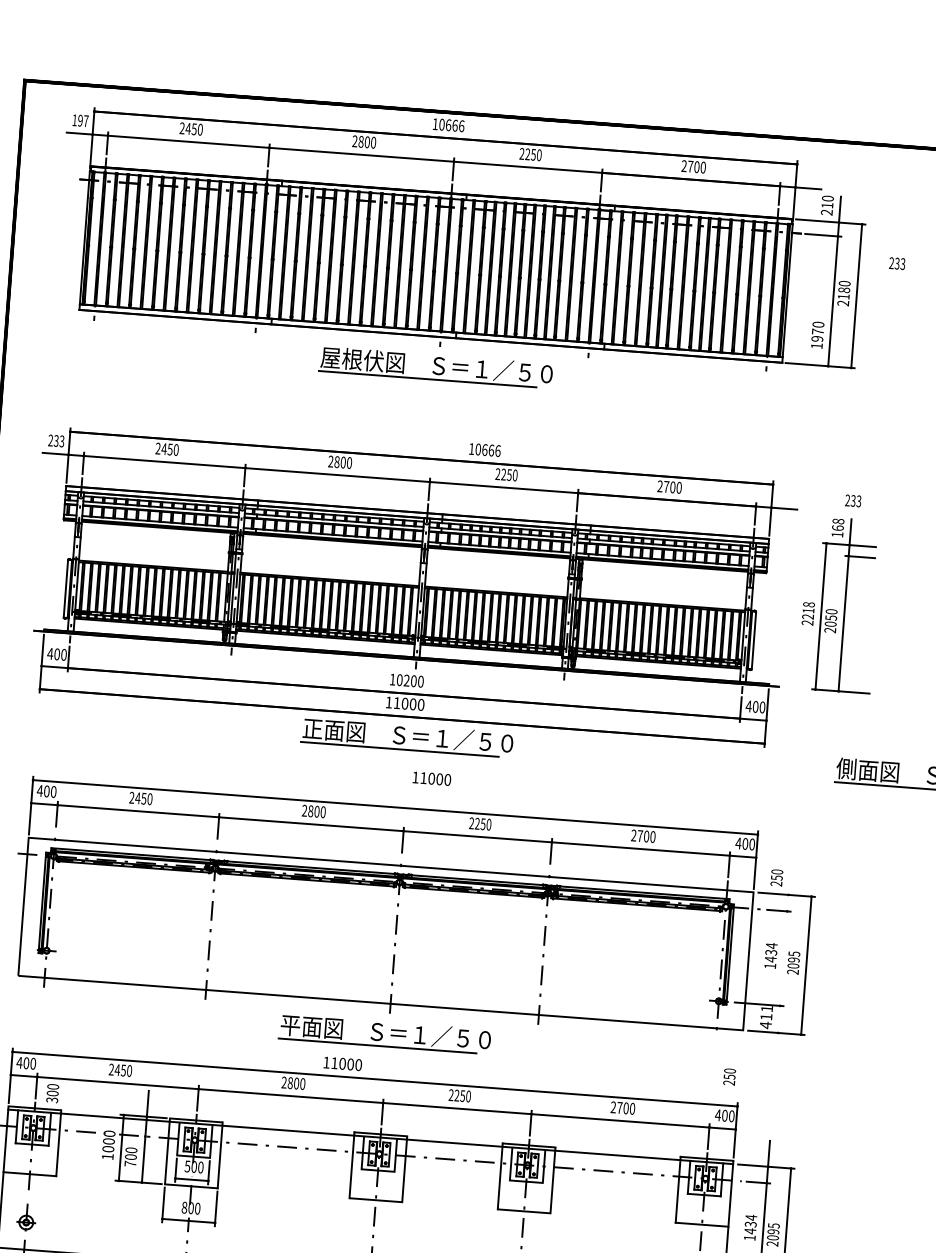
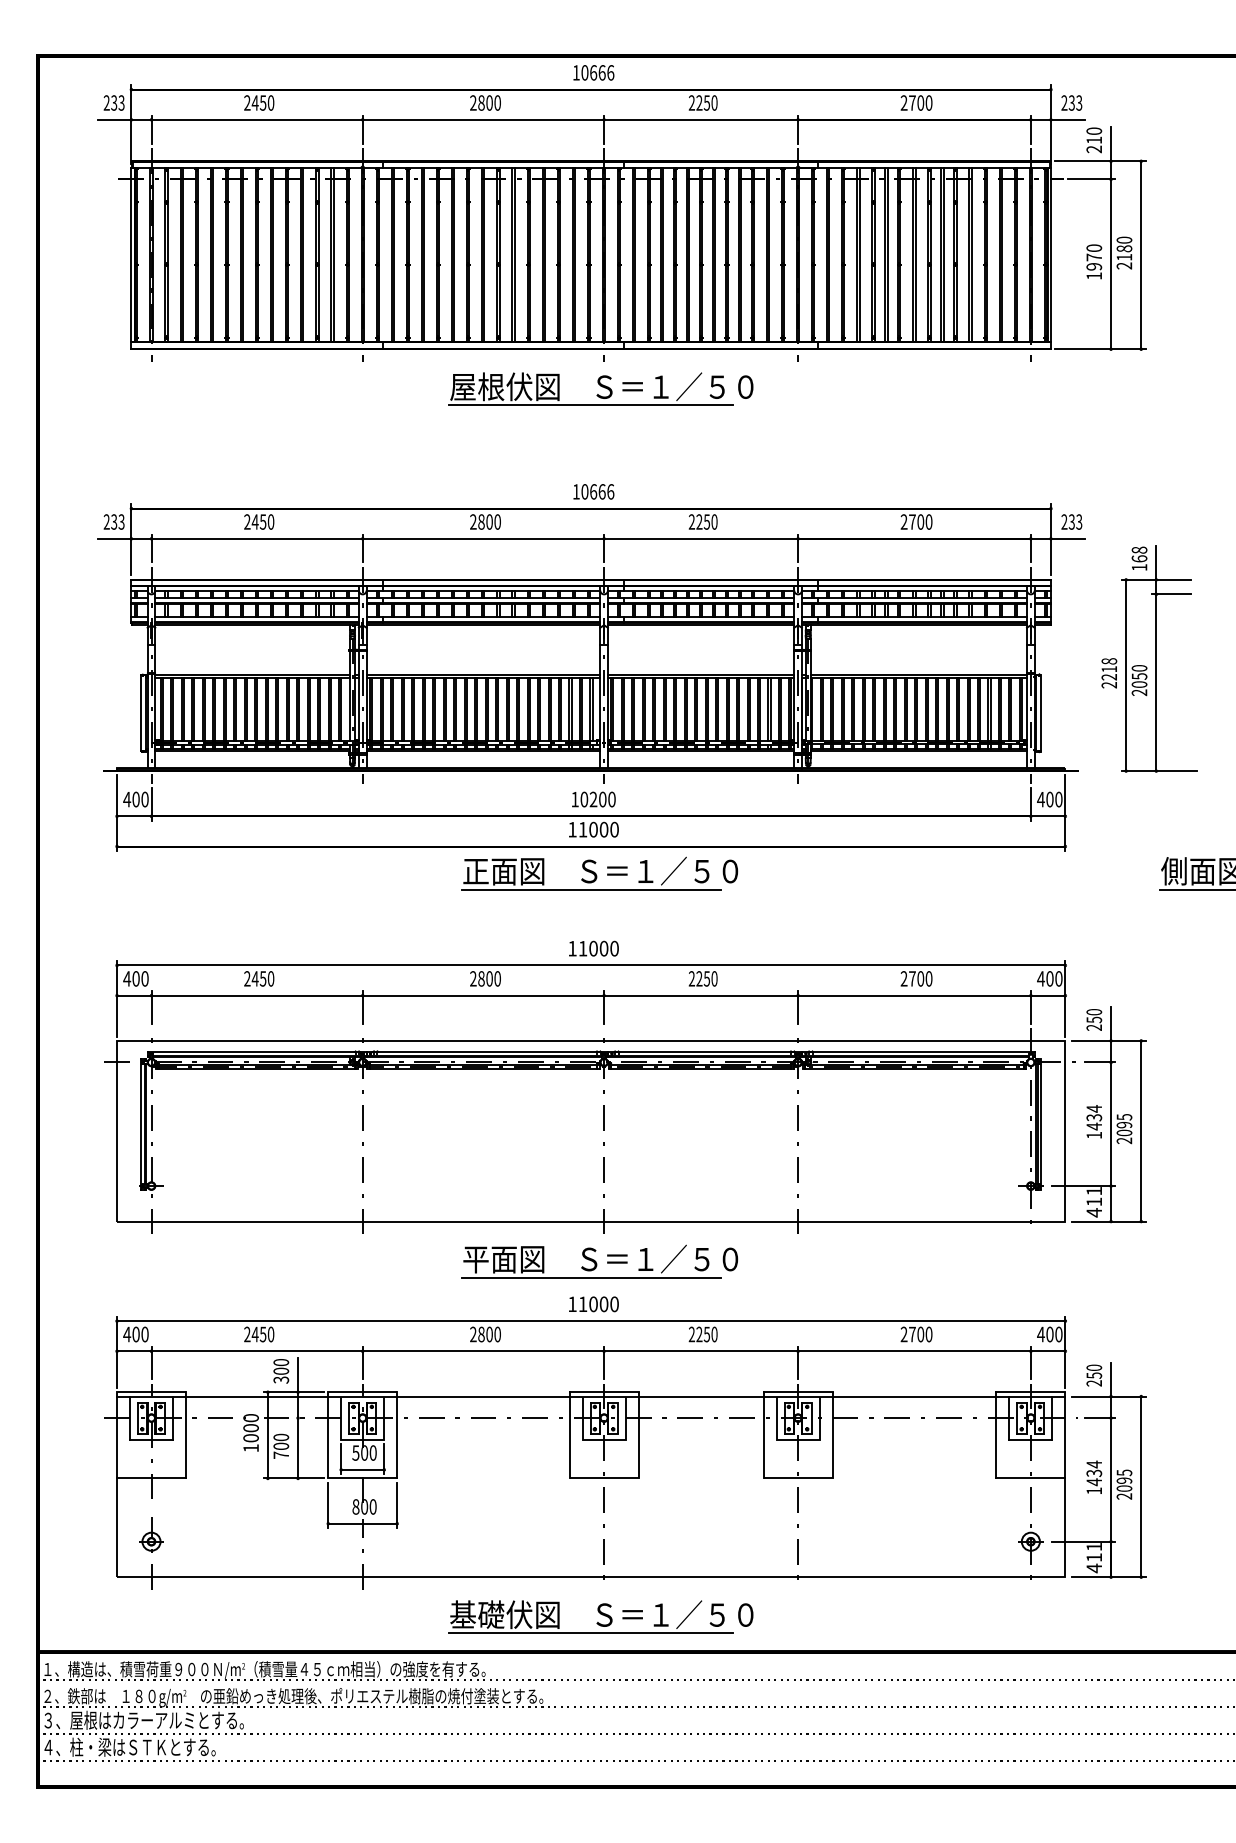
text: (79, 120) -> (113, 102), 197 -> 233
text: (897, 263) -> (1071, 102), moved
text: (817, 334) -> (1094, 261), moved
text: (484, 449) -> (593, 491), moved
text: (853, 500) -> (1071, 521), moved
text: (431, 778) -> (593, 948), moved
line: (784, 951) -> (1111, 1114), added
text: (342, 1063) -> (593, 1304), moved
text: (729, 1076) -> (1094, 1375), moved
text: (52, 1093) -> (281, 1371), moved

